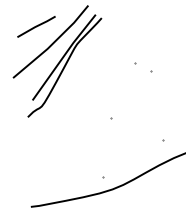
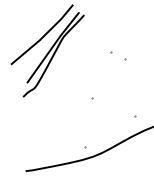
line: (36, 27) -> (30, 22), removed

